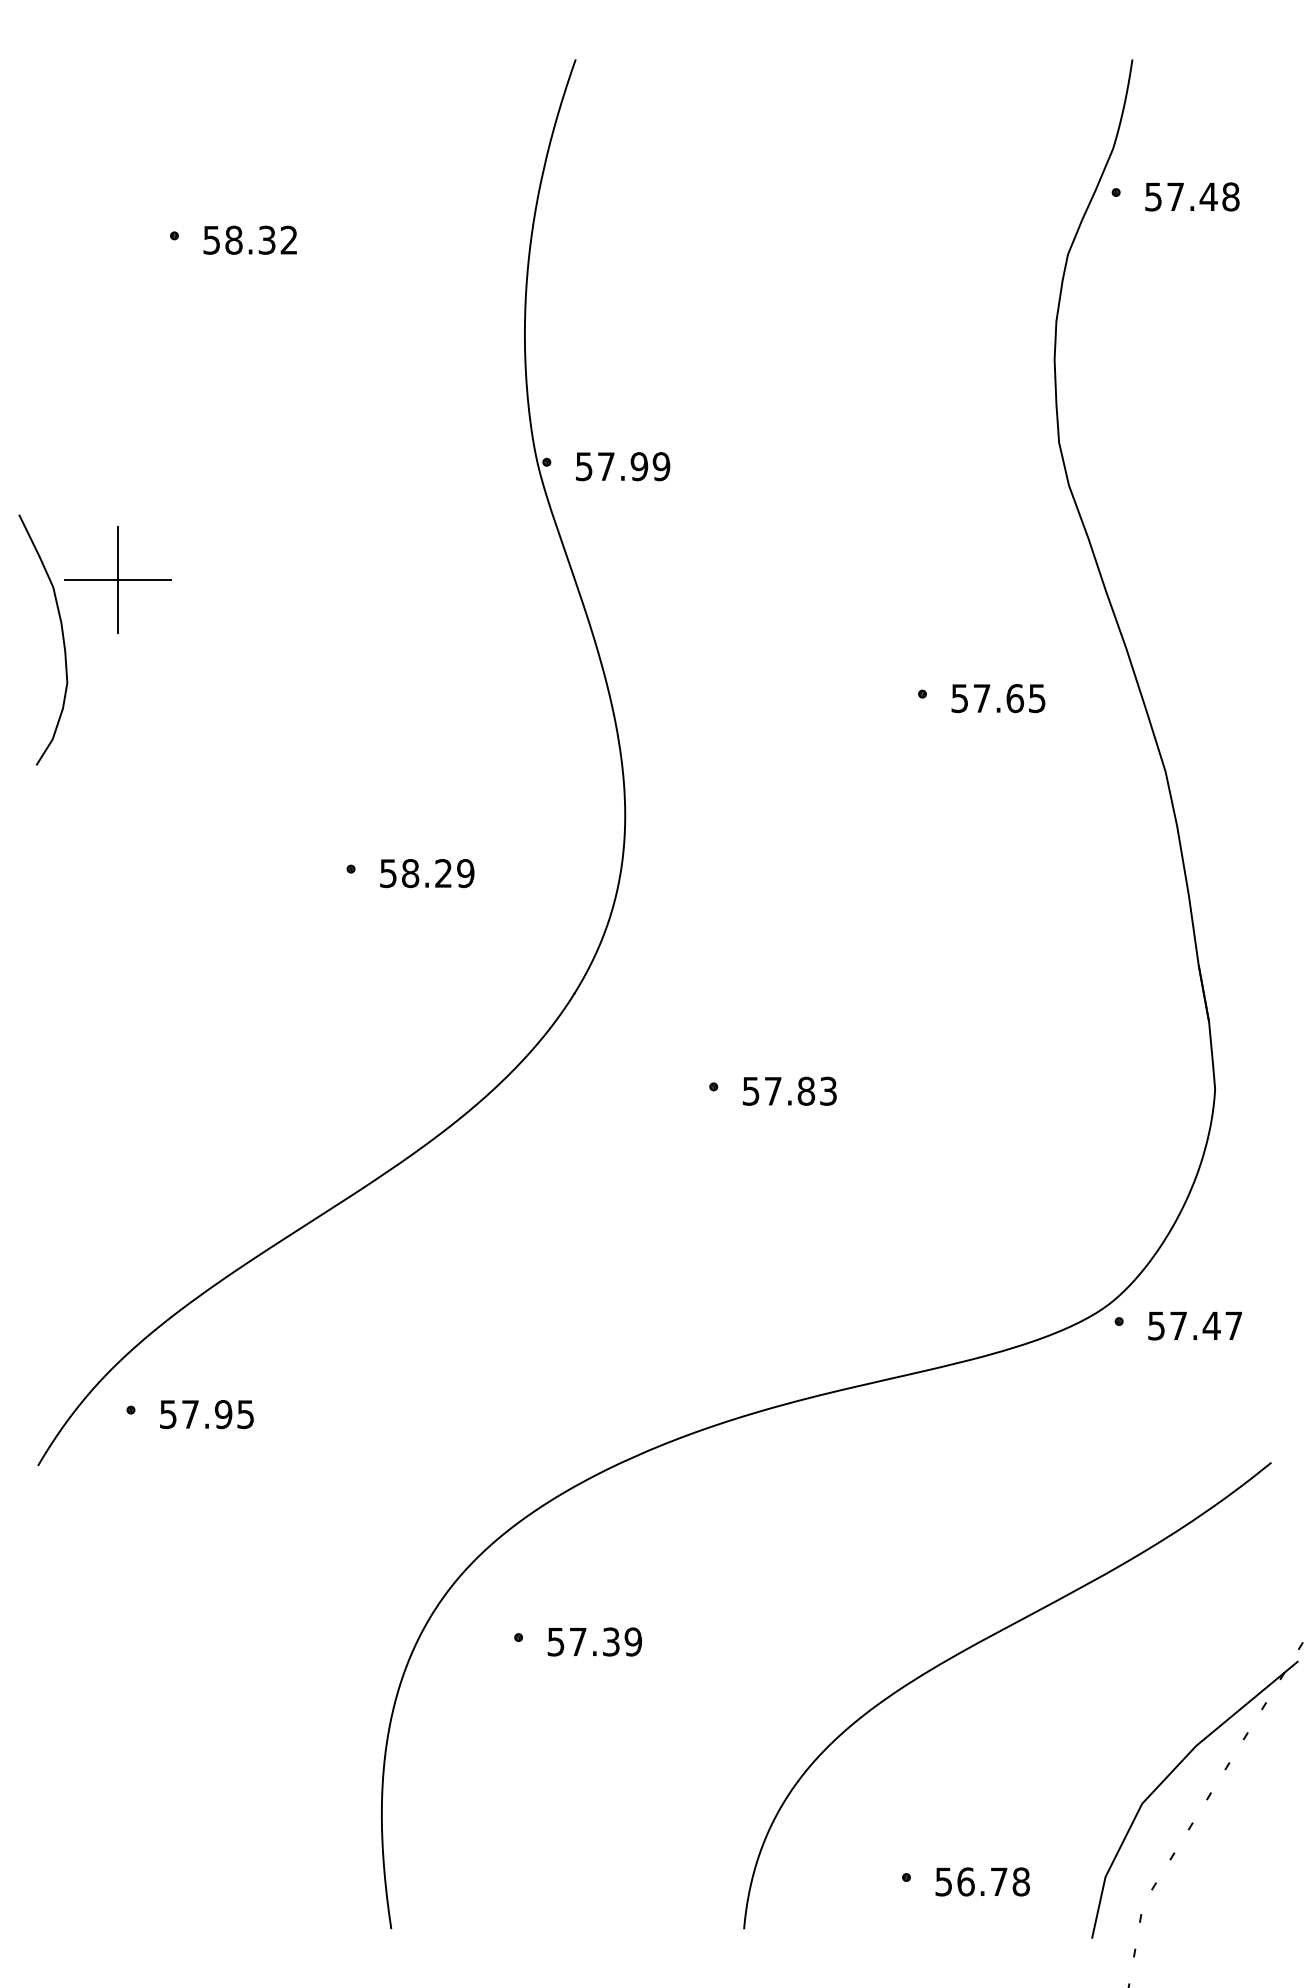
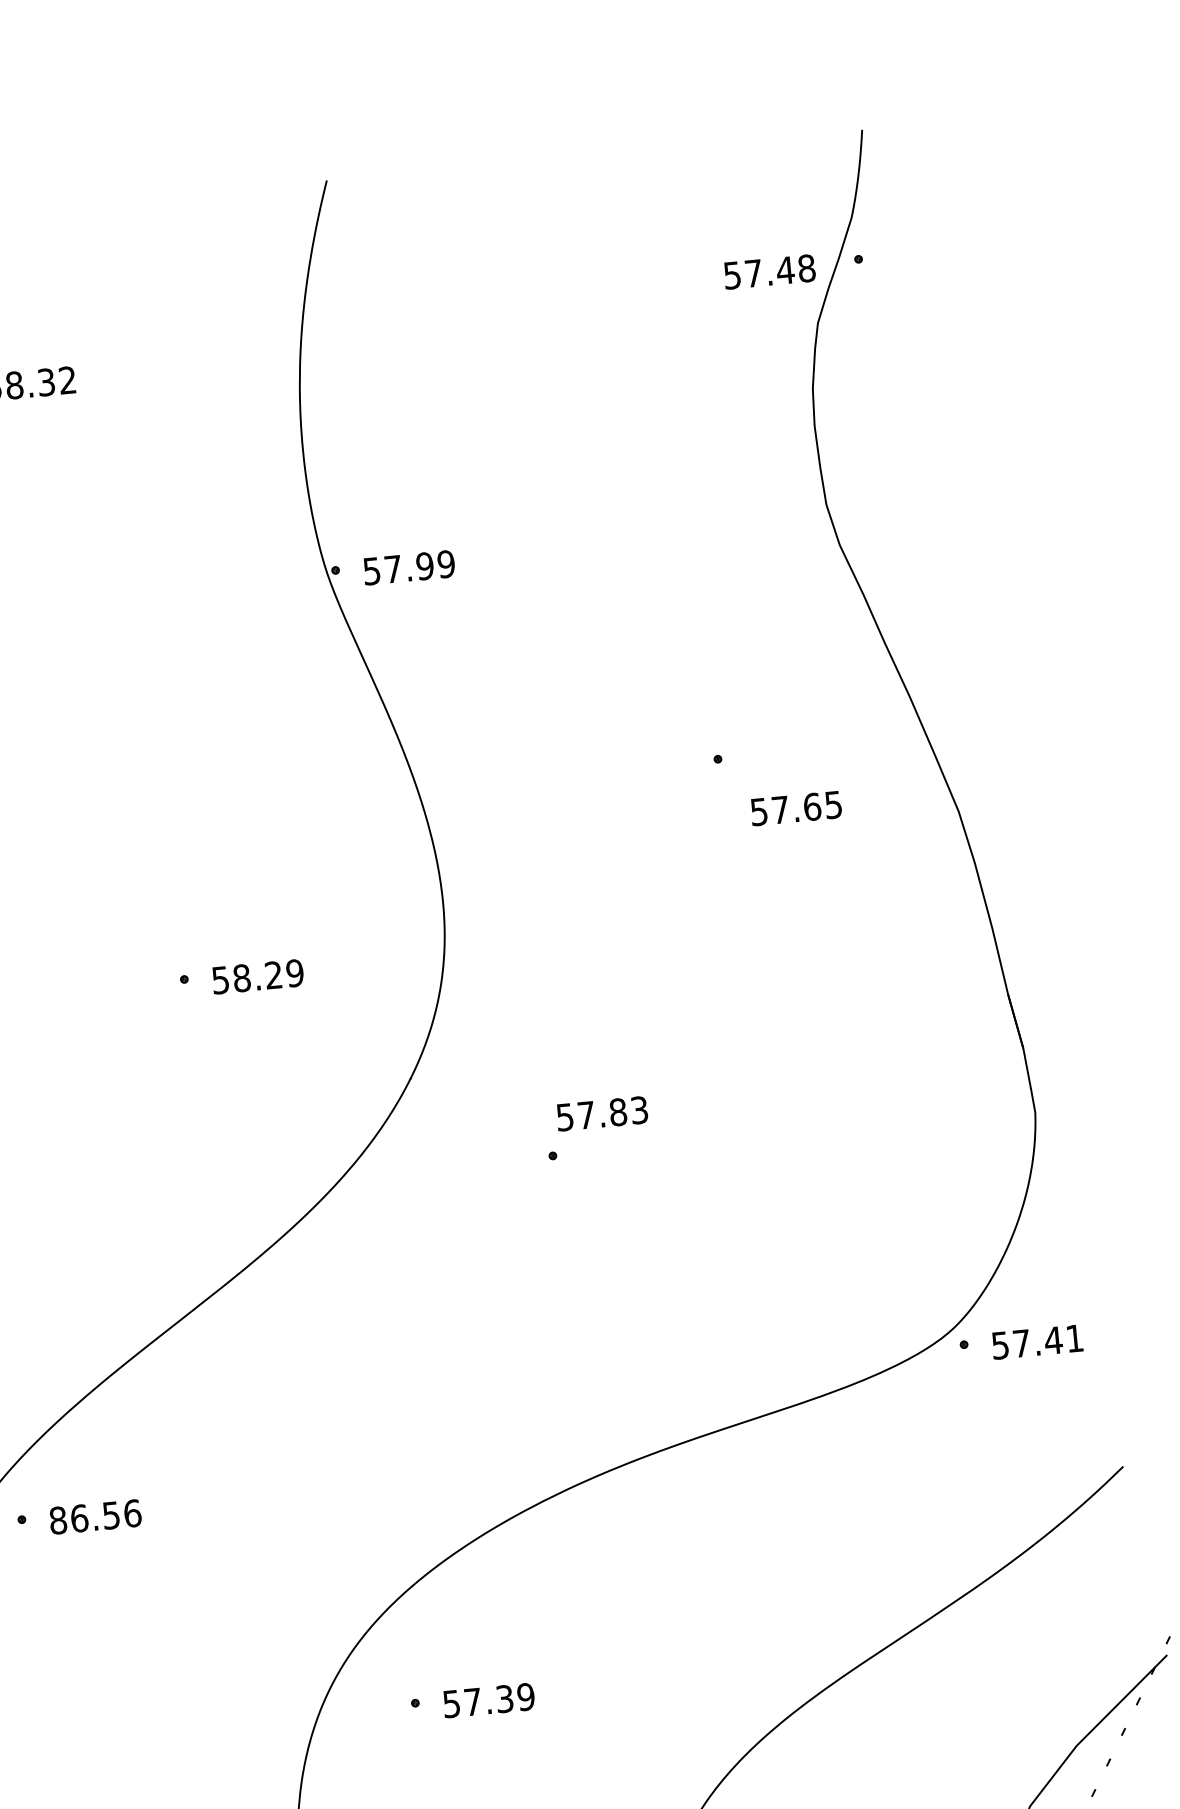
text: (1192, 196) -> (769, 271), moved
text: (998, 698) -> (796, 808), moved
text: (789, 1090) -> (601, 1113), moved
text: (1233, 1325) -> (1074, 1338), 57.47 -> 57.41
text: (206, 1414) -> (94, 1517), 57.95 -> 86.56

